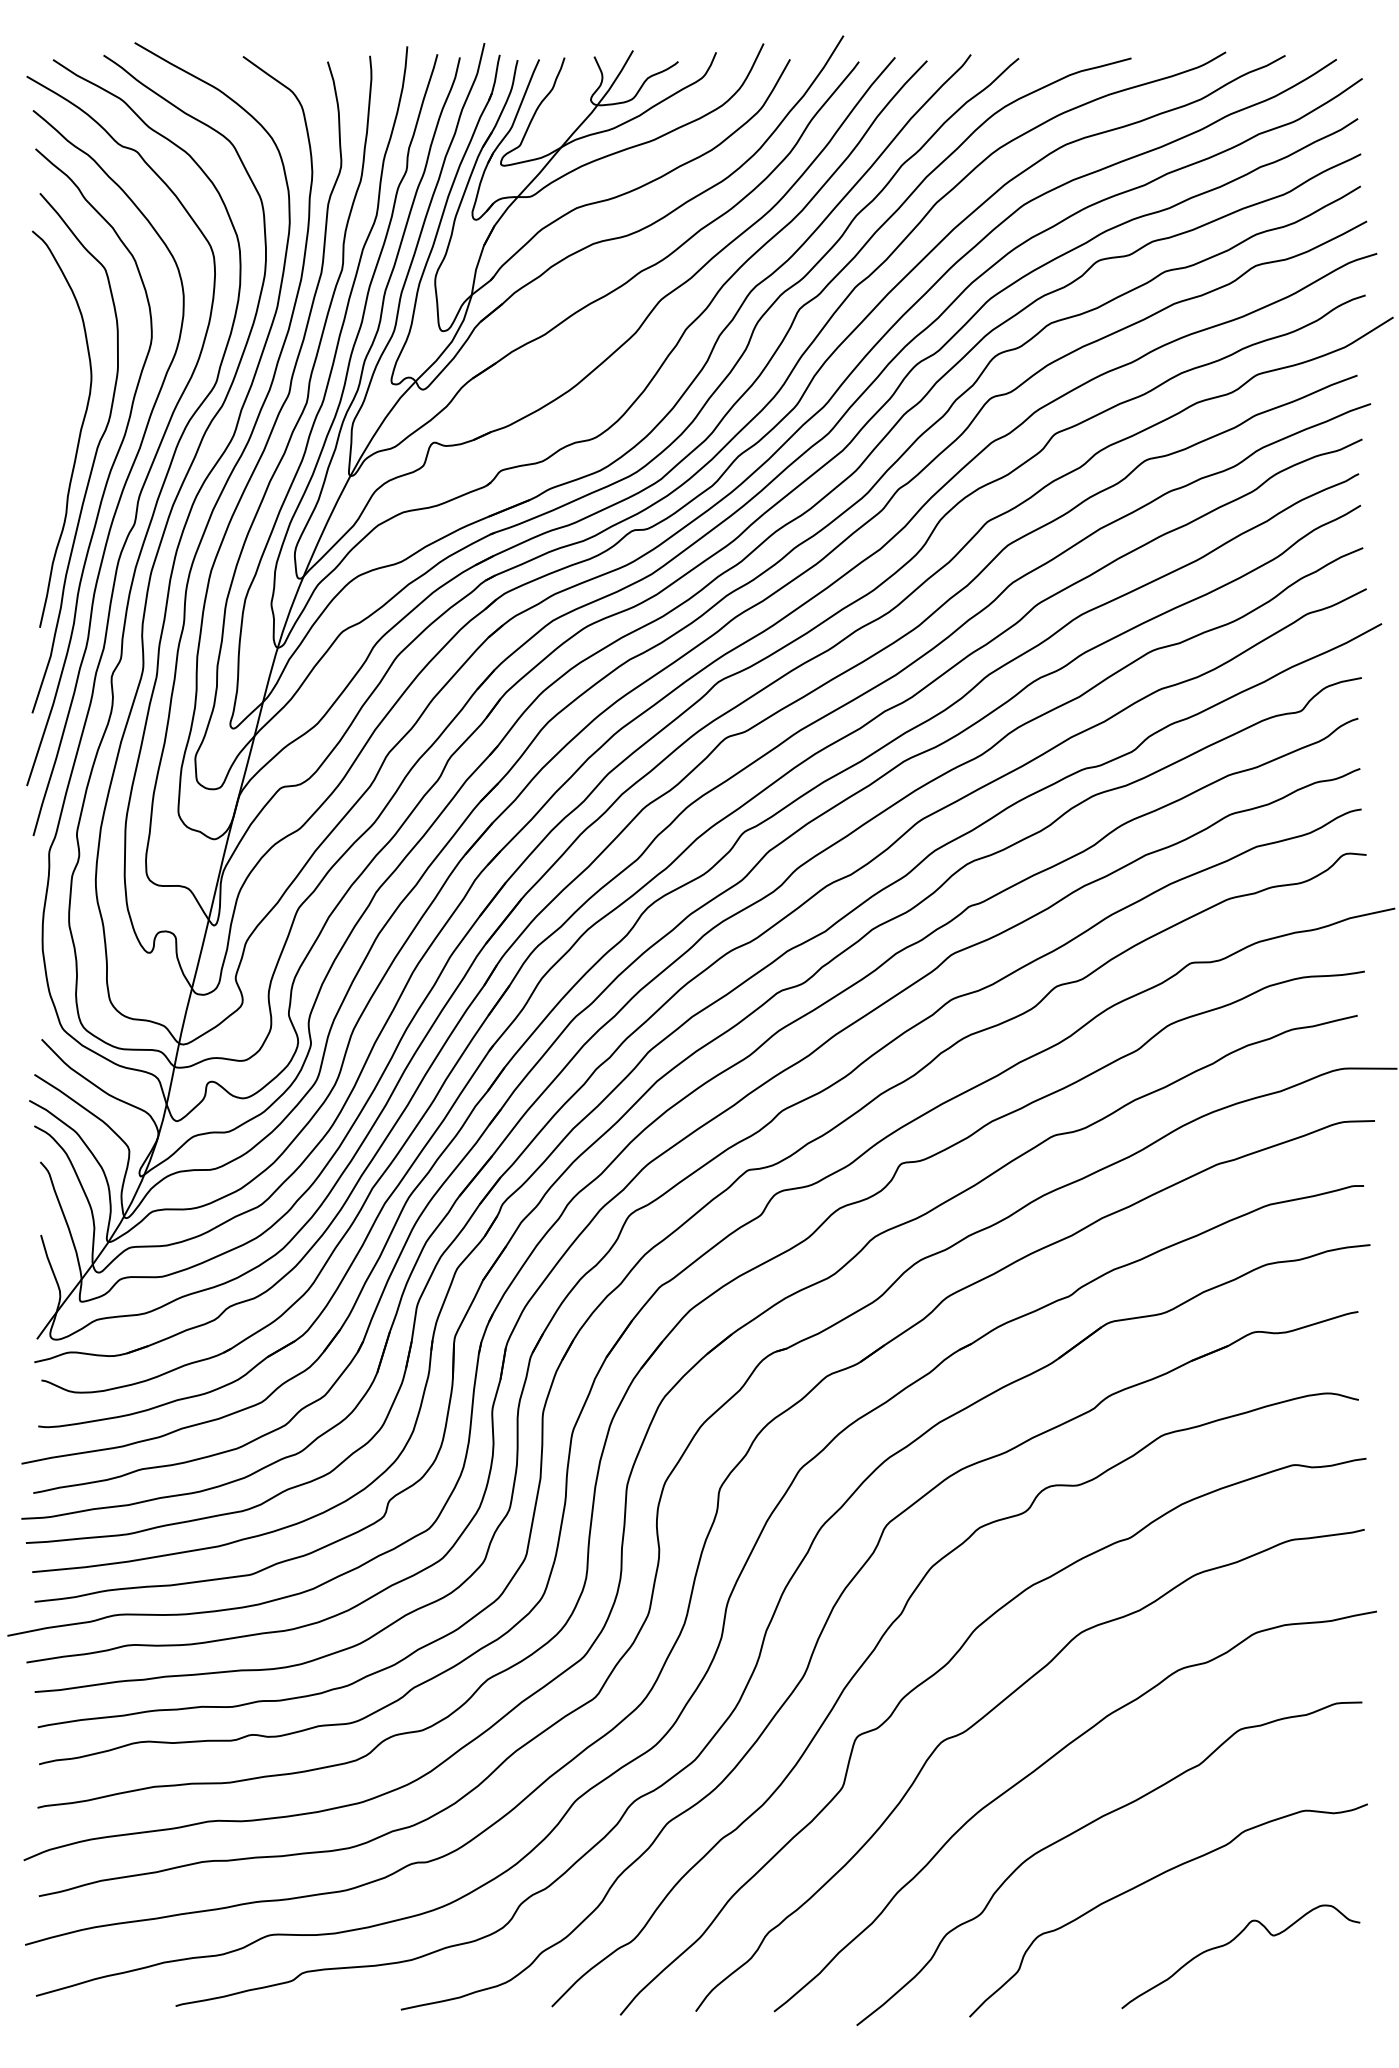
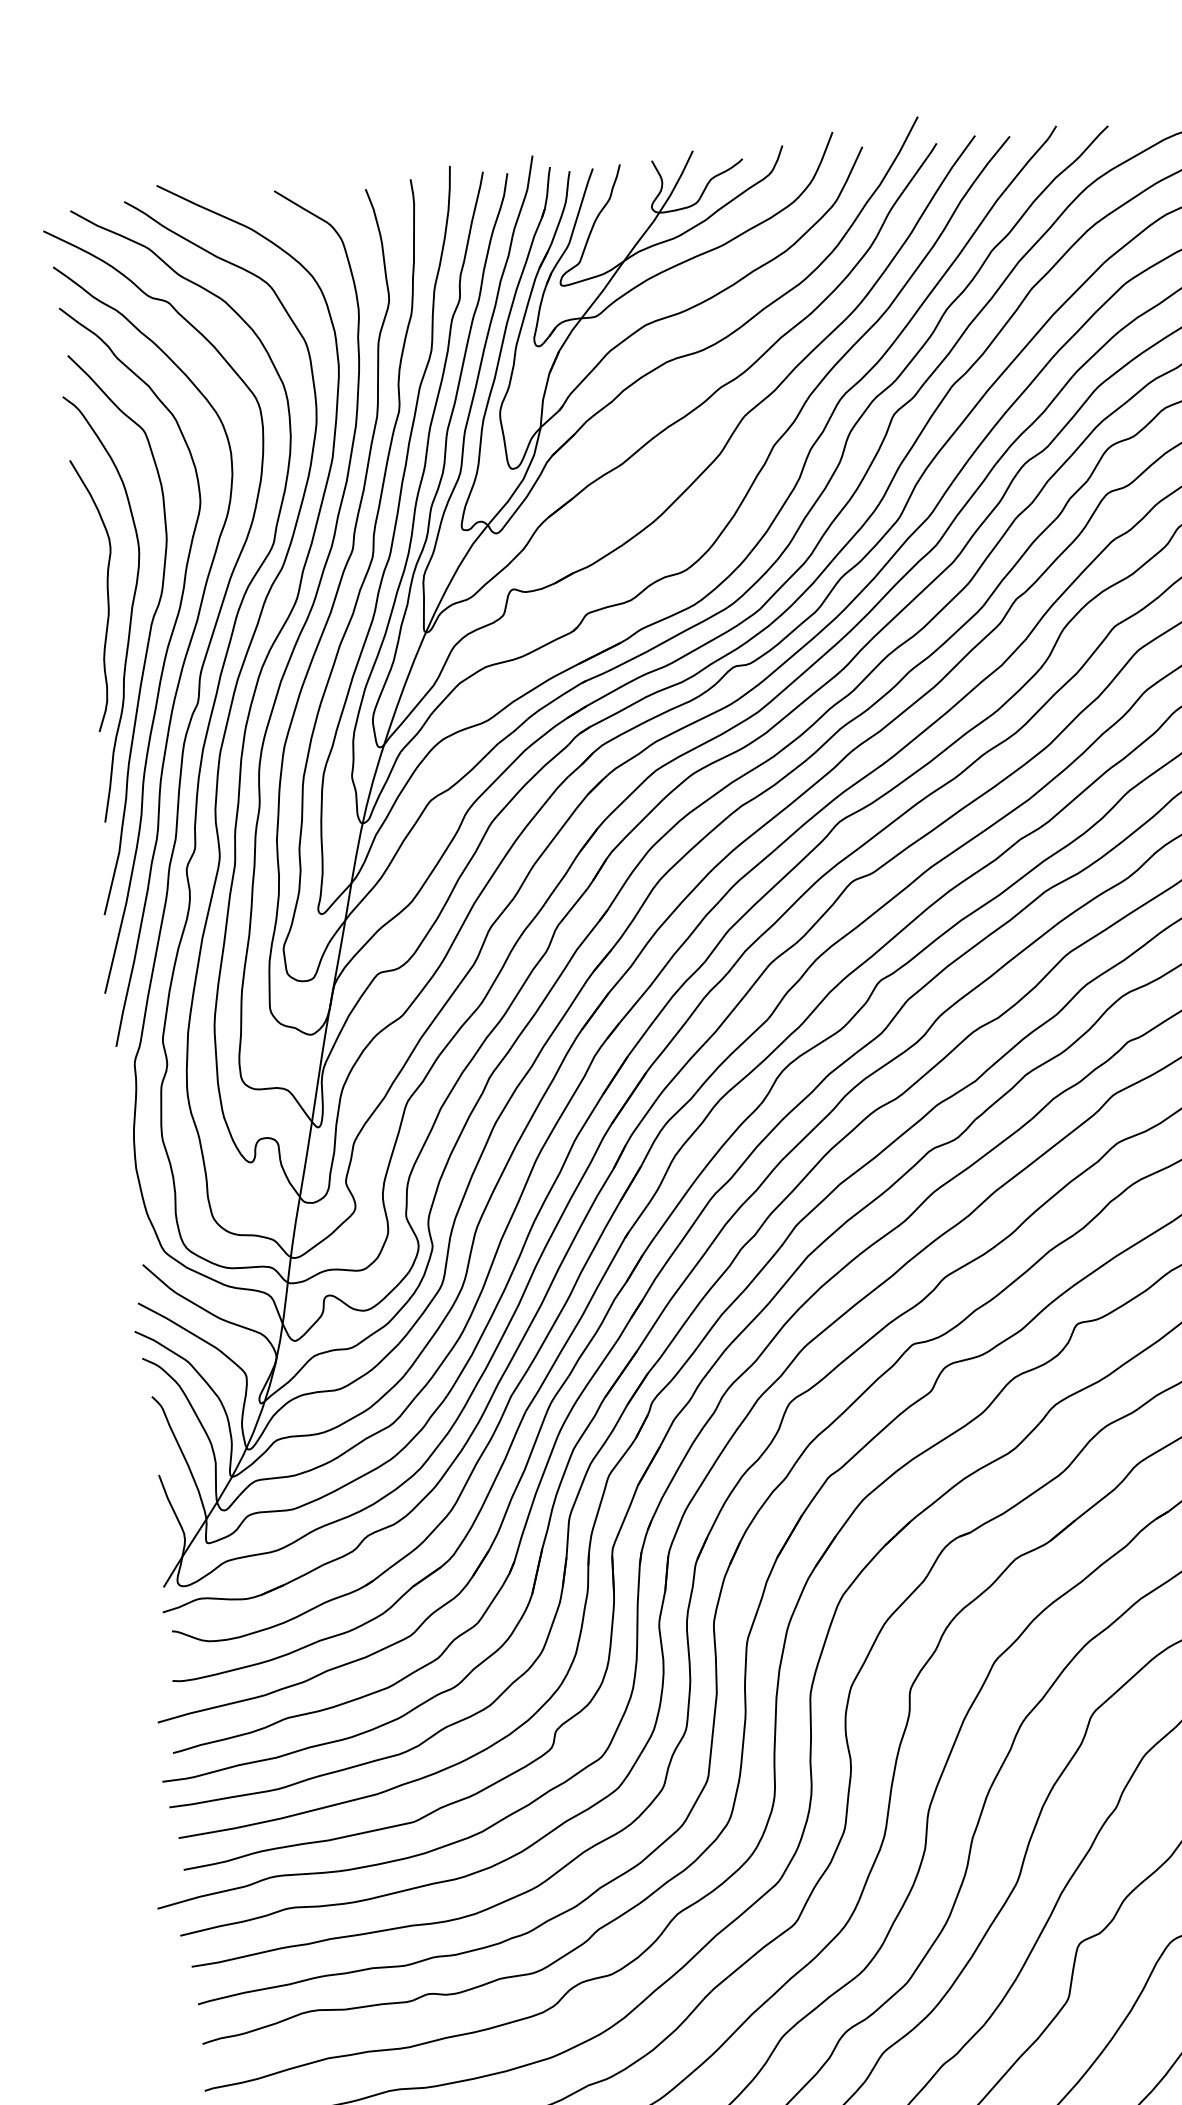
curve: (58, 416) -> (106, 593), added

